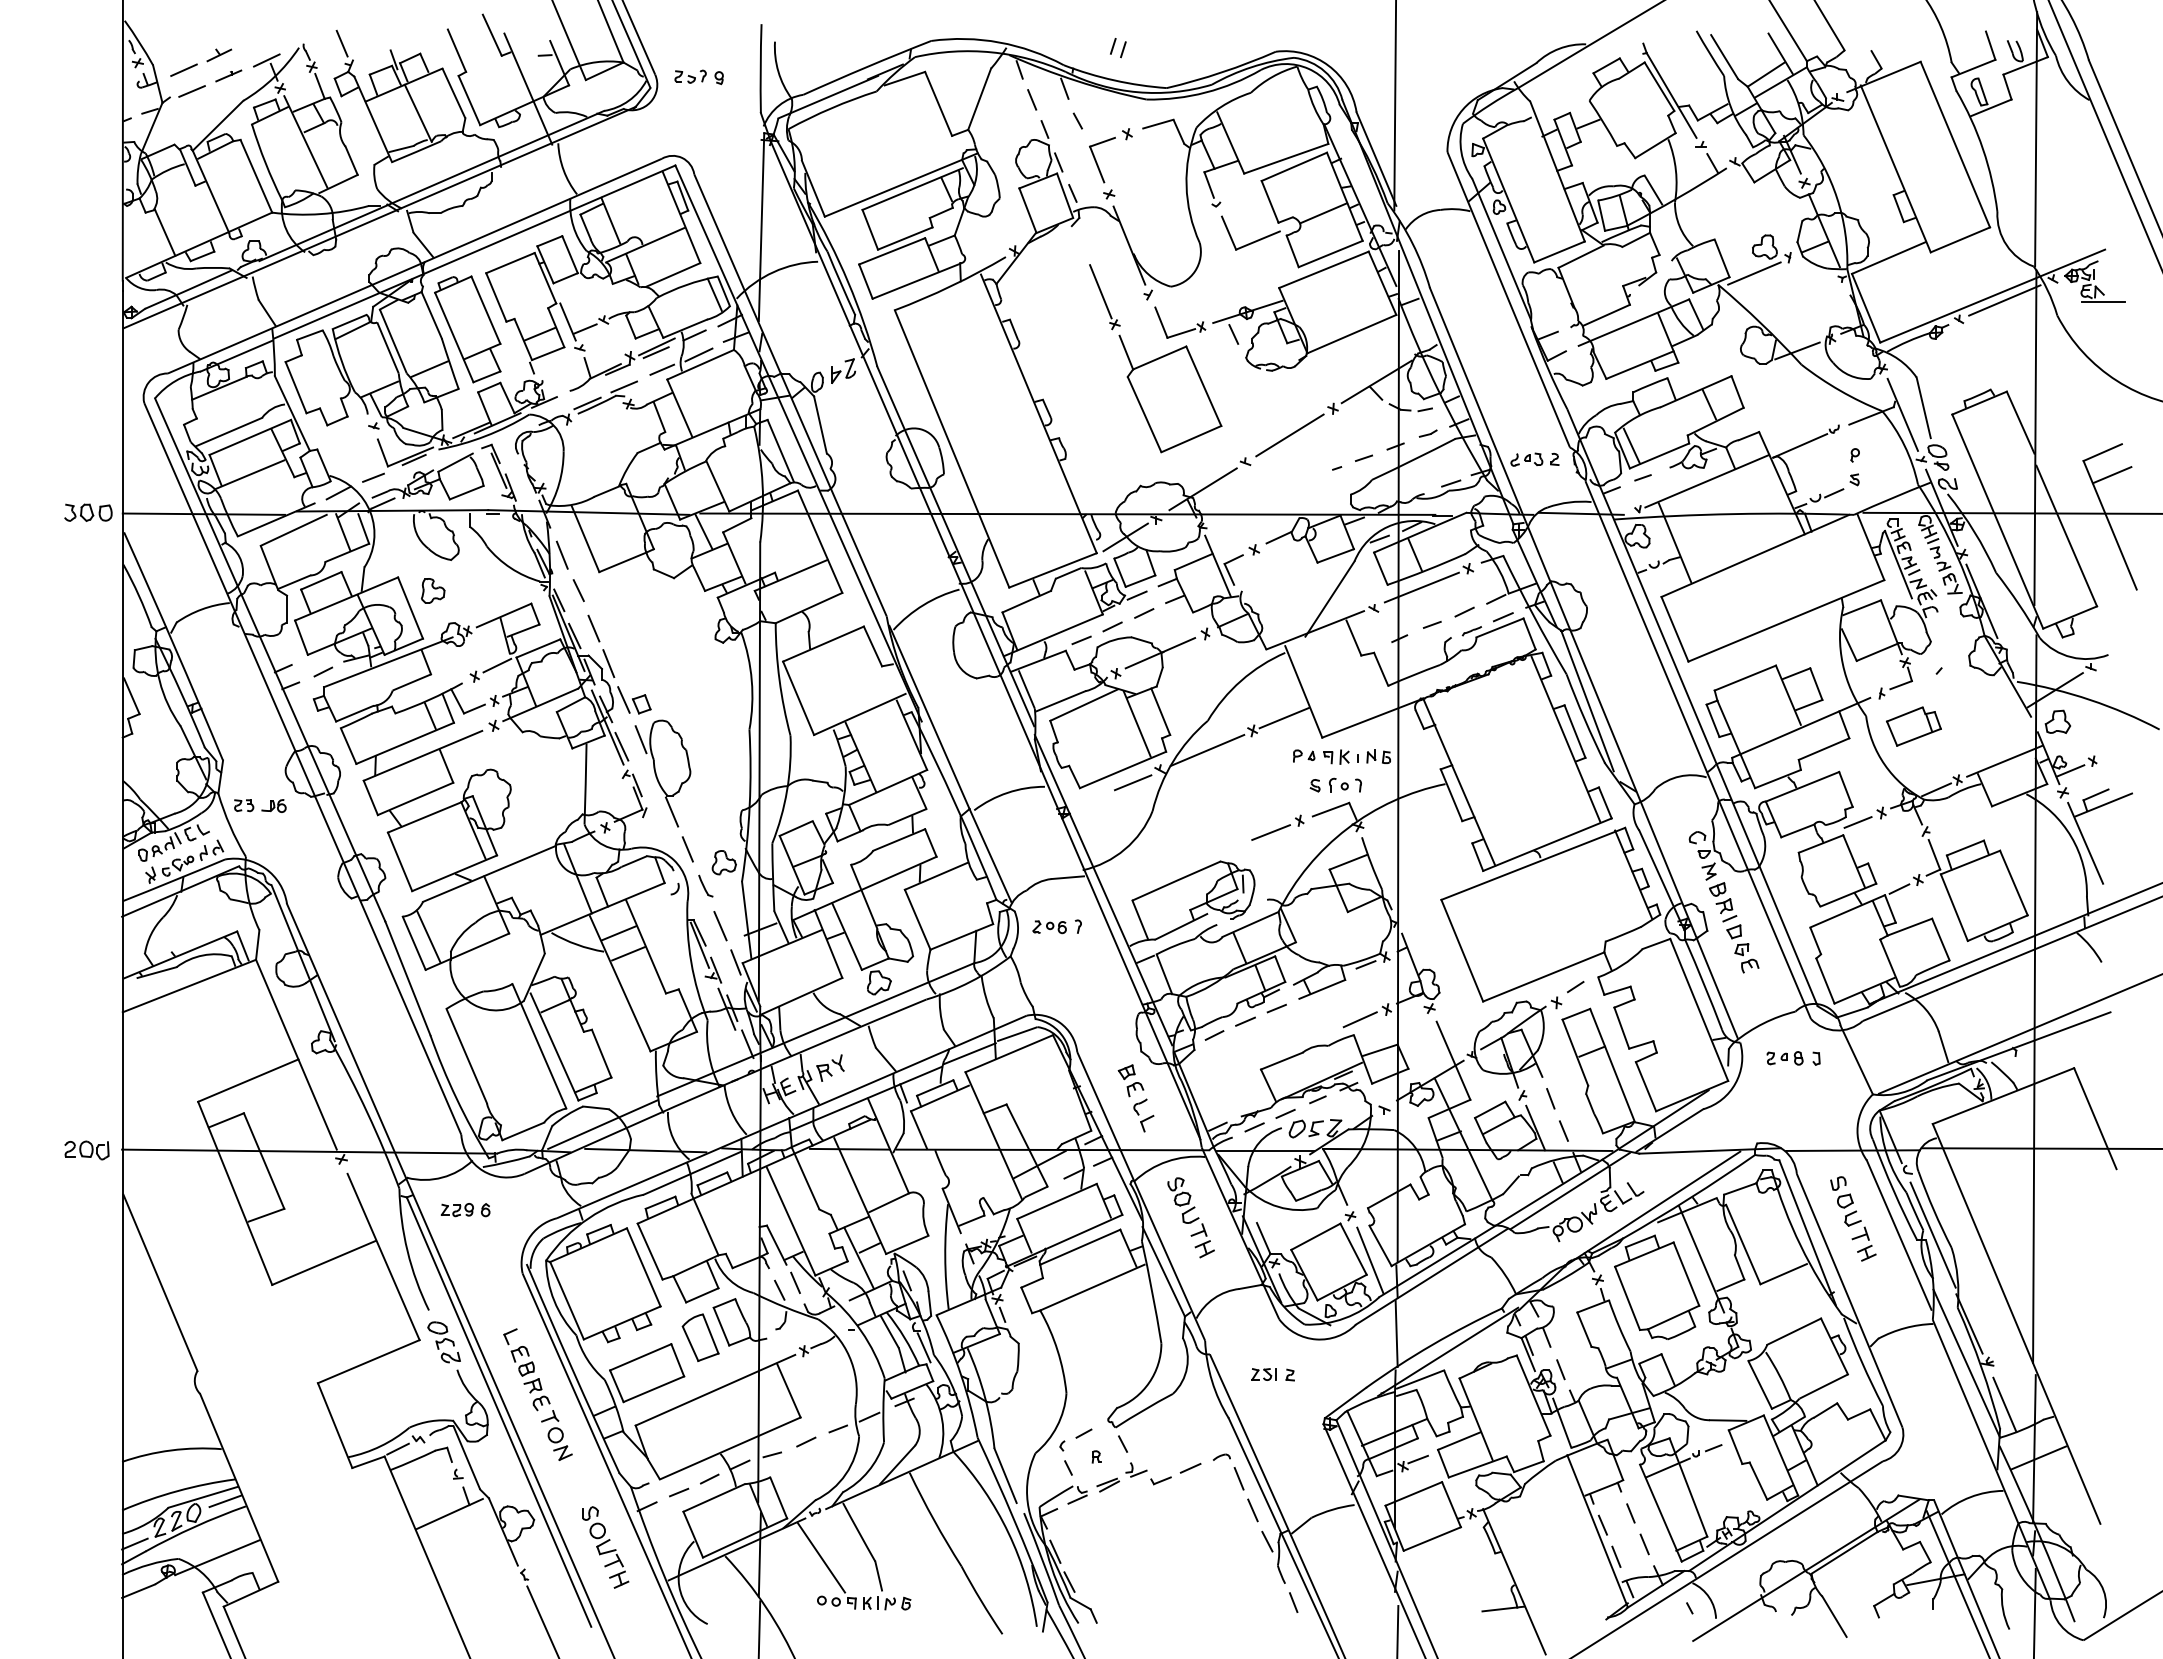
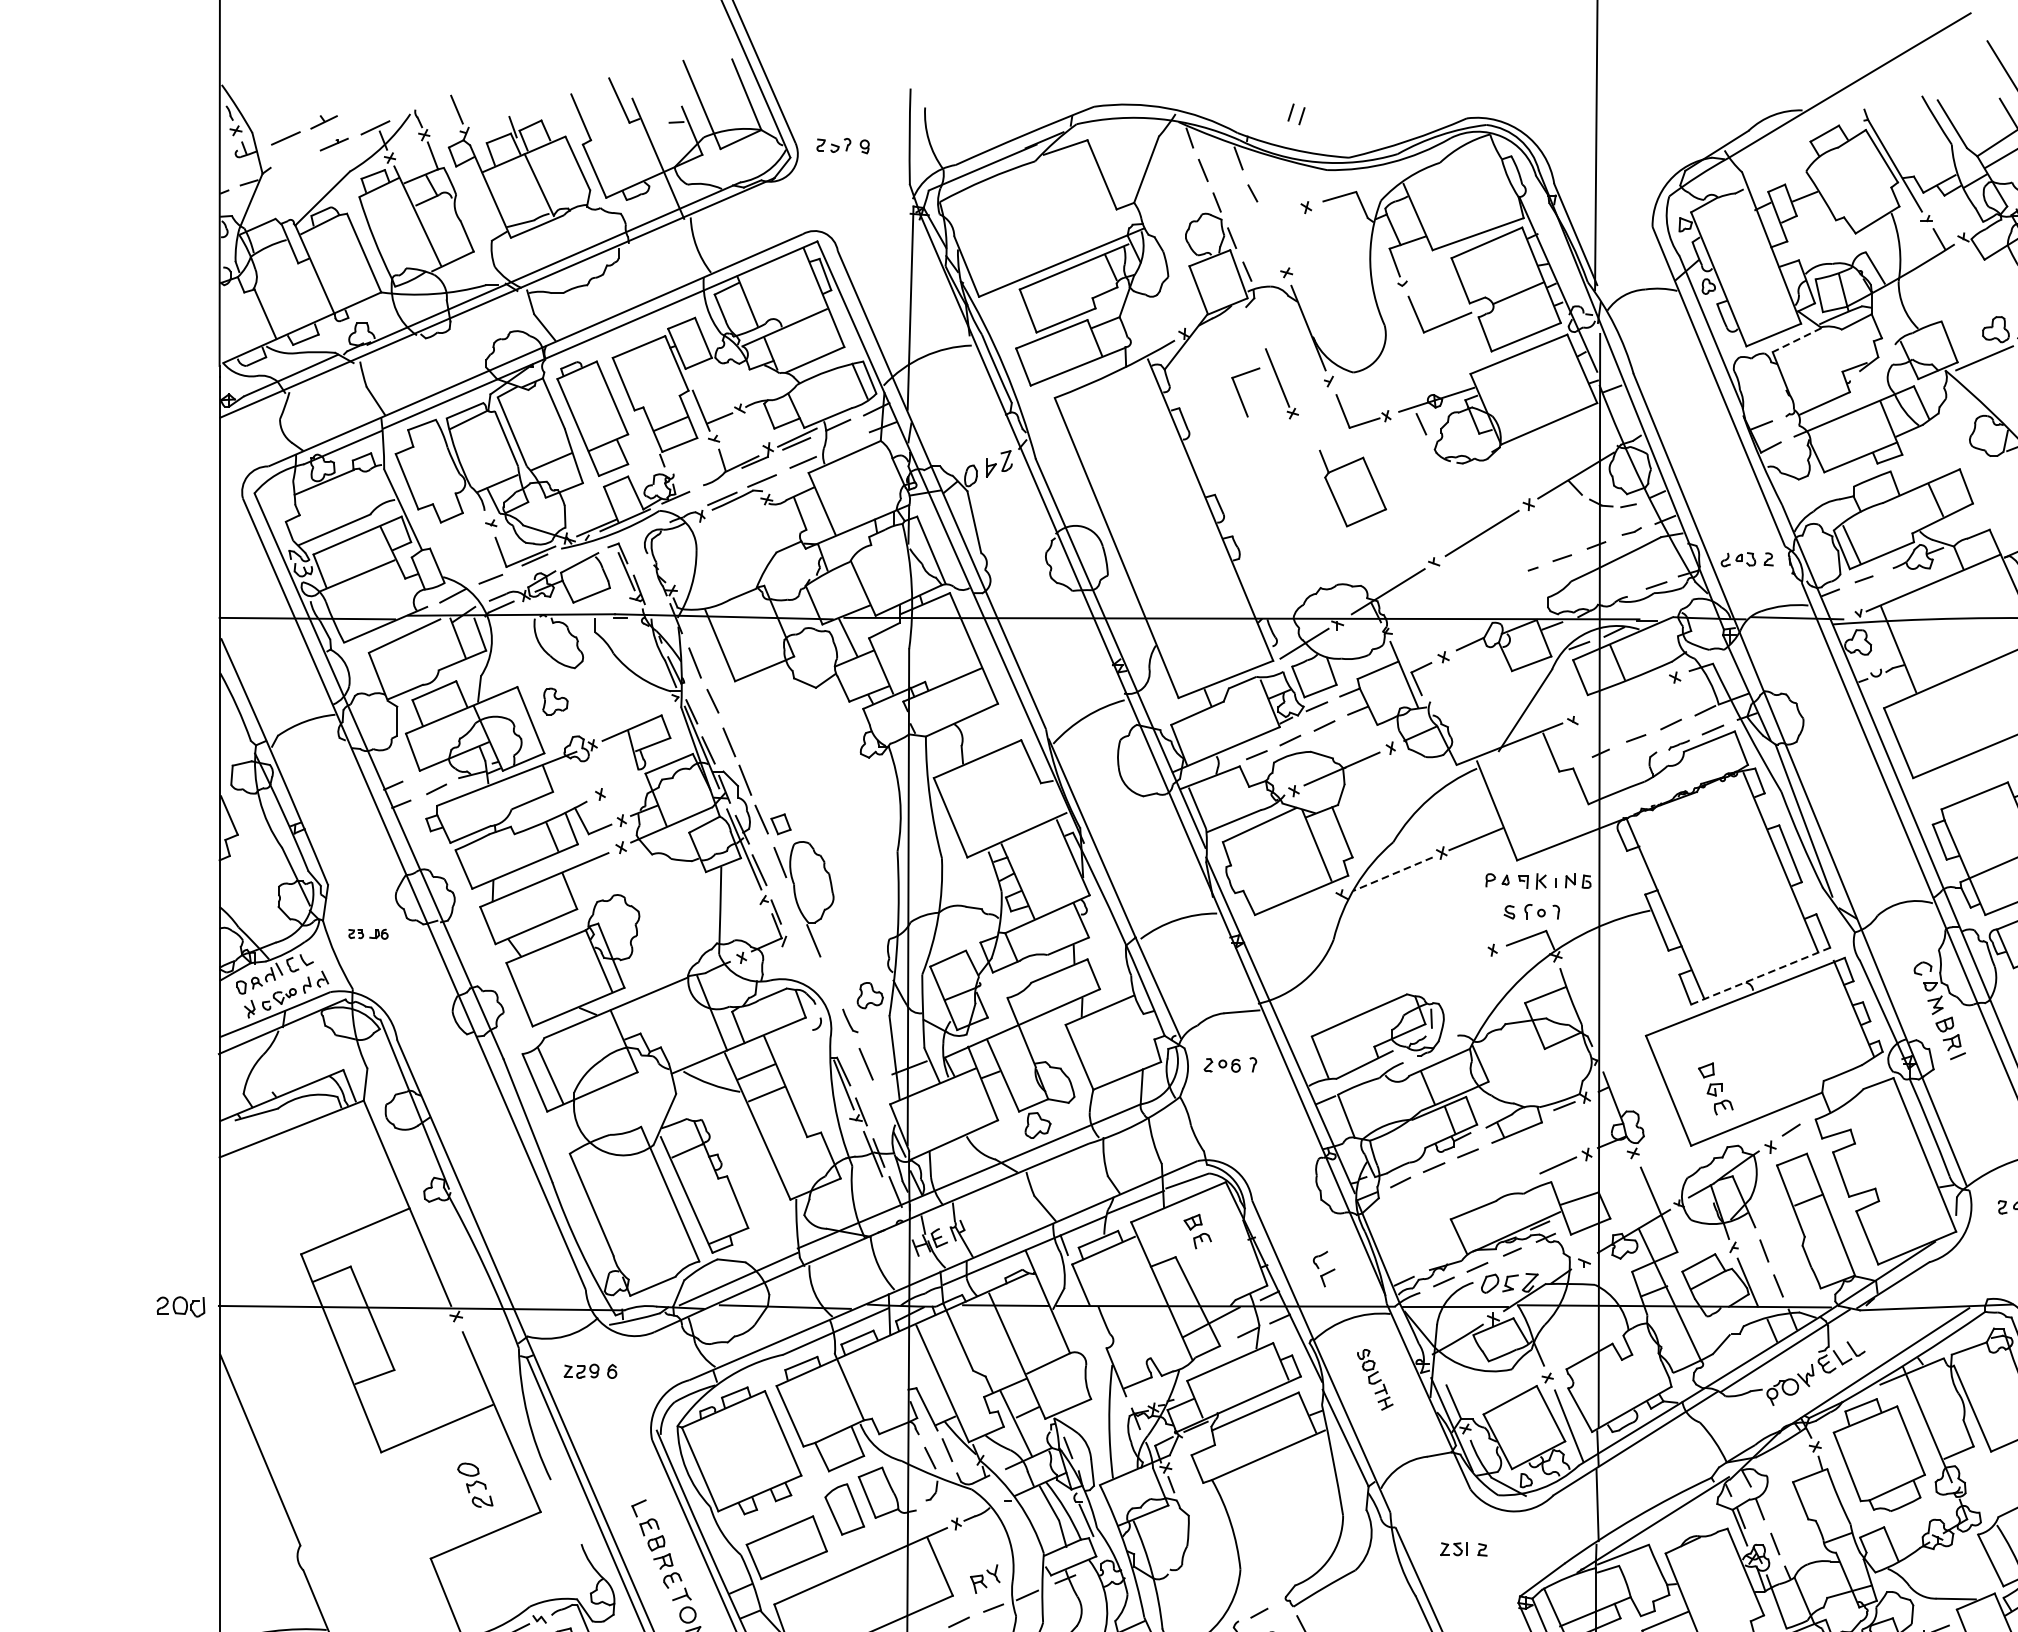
line: (191, 91) -> (293, 161), removed
part: (1102, 159) -> (1245, 391), moved
line: (1580, 256) -> (1796, 339), solid -> dashed
line: (698, 354) -> (842, 445), removed
part: (1170, 393) -> (1352, 488), size x0.6
part: (88, 512) -> (182, 616), removed
line: (1421, 587) -> (1624, 697), removed
line: (497, 665) -> (624, 782), removed
line: (1207, 750) -> (1392, 874), solid -> dashed
line: (1132, 782) -> (1311, 908), removed
part: (260, 805) -> (368, 933), size x0.7
line: (1270, 832) -> (1461, 962), removed
line: (1547, 844) -> (1760, 975), solid -> dashed
line: (687, 849) -> (830, 981), removed
part: (1742, 948) -> (1715, 1088), moved
line: (735, 962) -> (882, 1103), removed
part: (830, 1067) -> (985, 1578), moved
part: (1130, 1080) -> (1197, 1231), moved
part: (1190, 1217) -> (1374, 1379), size x0.7
part: (443, 1342) -> (474, 1485), moved

